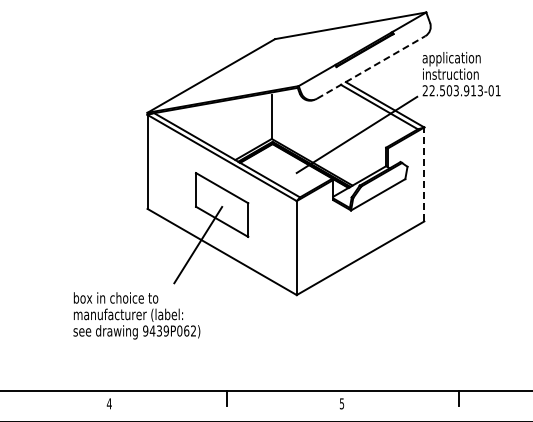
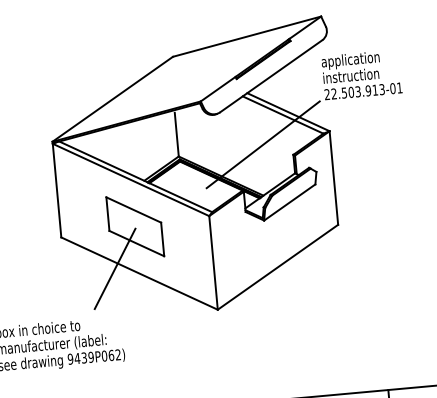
line: (371, 67) -> (271, 76), dashed -> solid
line: (424, 173) -> (333, 177), dashed -> solid

